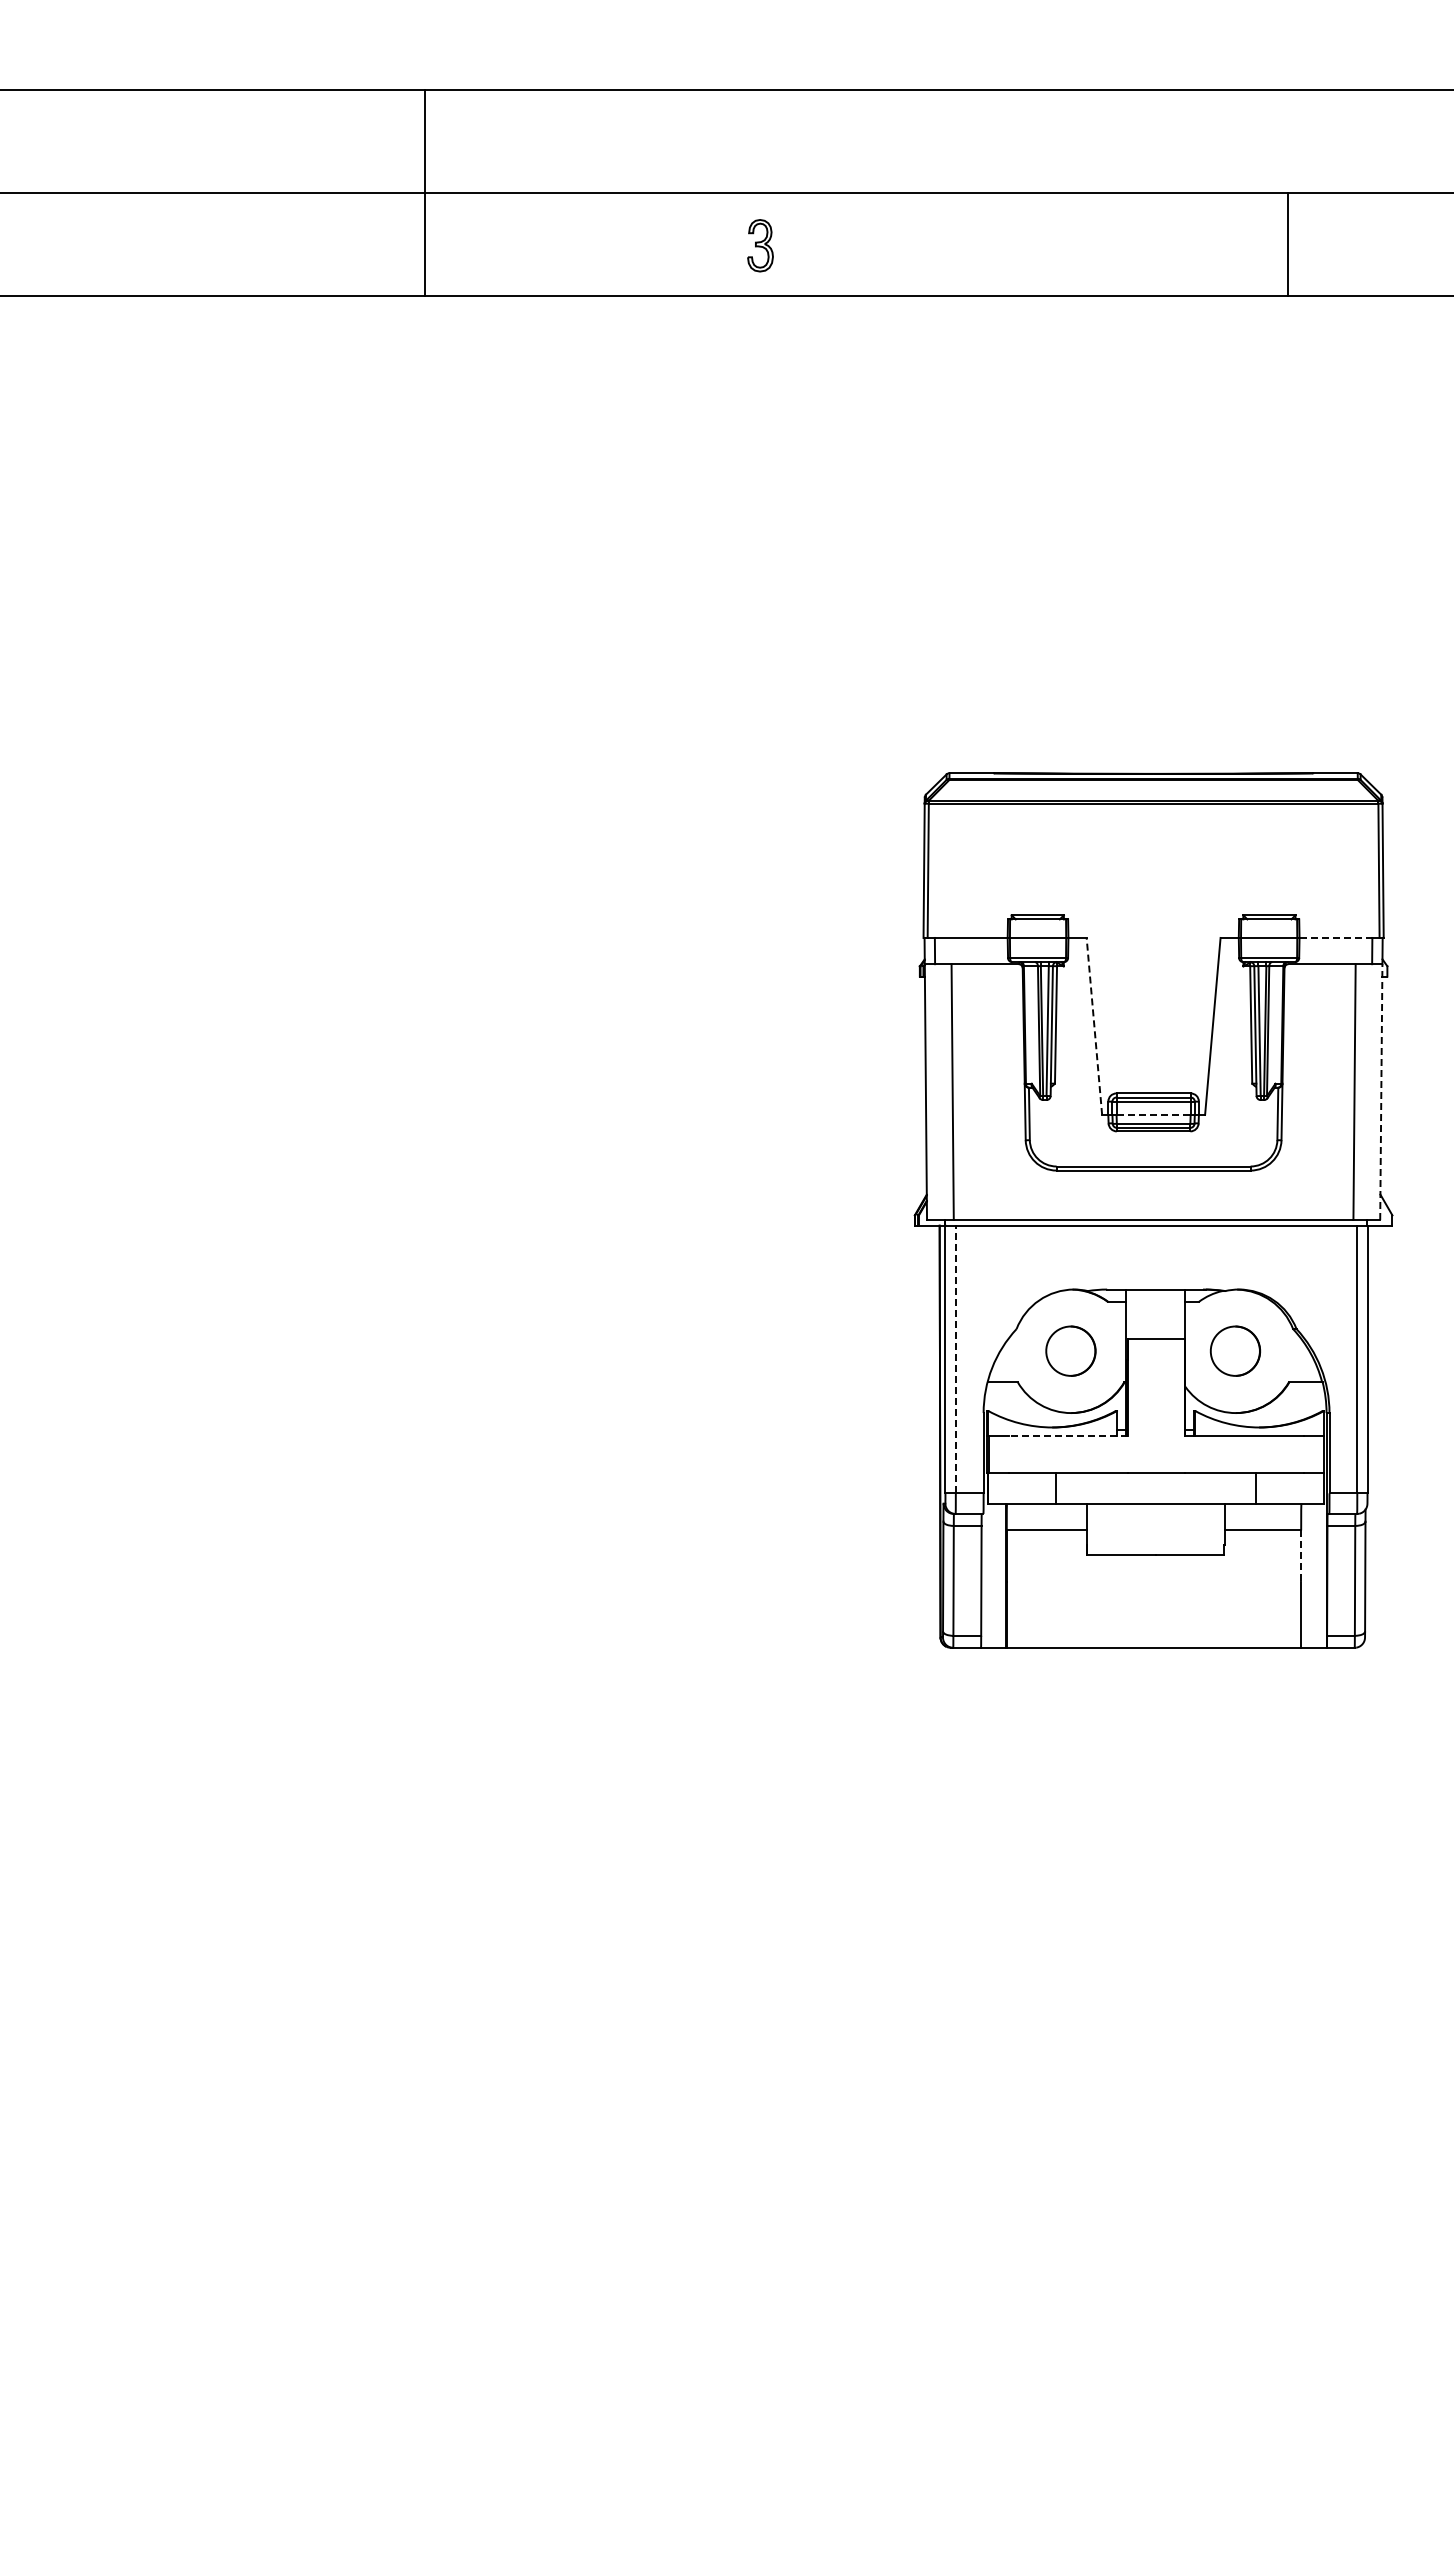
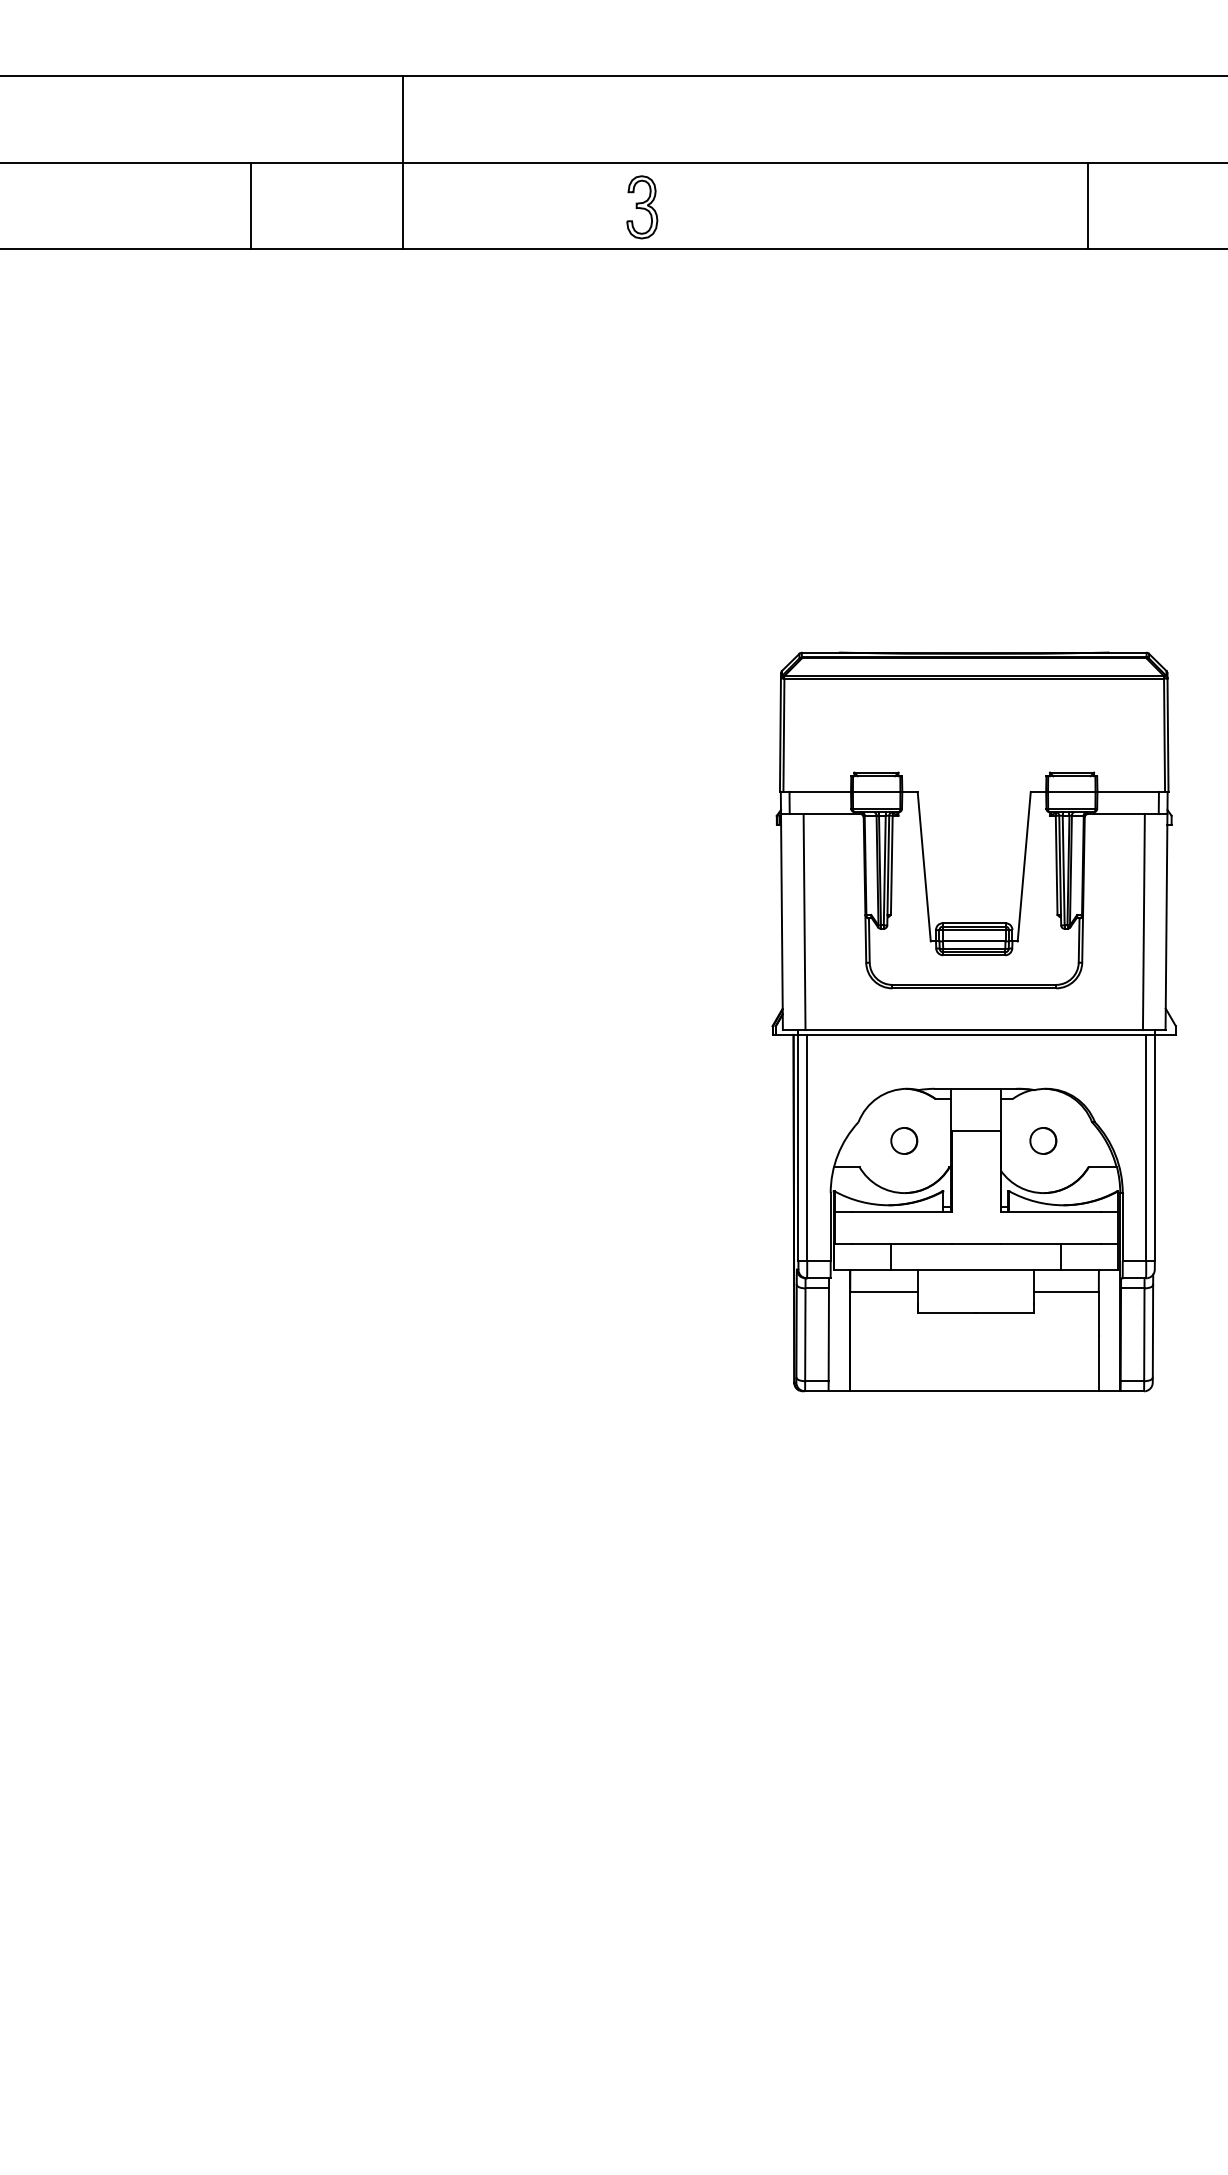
line: (424, 192) -> (403, 162), moved
line: (297, 243) -> (251, 205), added
part: (760, 245) -> (642, 207), size x1.43
line: (1336, 937) -> (1128, 791), dashed -> solid
line: (1094, 1026) -> (924, 866), dashed -> solid
line: (1381, 1092) -> (1166, 922), dashed -> solid
line: (1154, 1115) -> (974, 941), dashed -> solid
part: (1070, 1351) -> (904, 1141), size x0.62
part: (1235, 1351) -> (1043, 1141), size x0.62
line: (955, 1359) -> (806, 1147), dashed -> solid
line: (1068, 1435) -> (902, 1212), dashed -> solid
line: (1301, 1556) -> (1099, 1314), dashed -> solid

